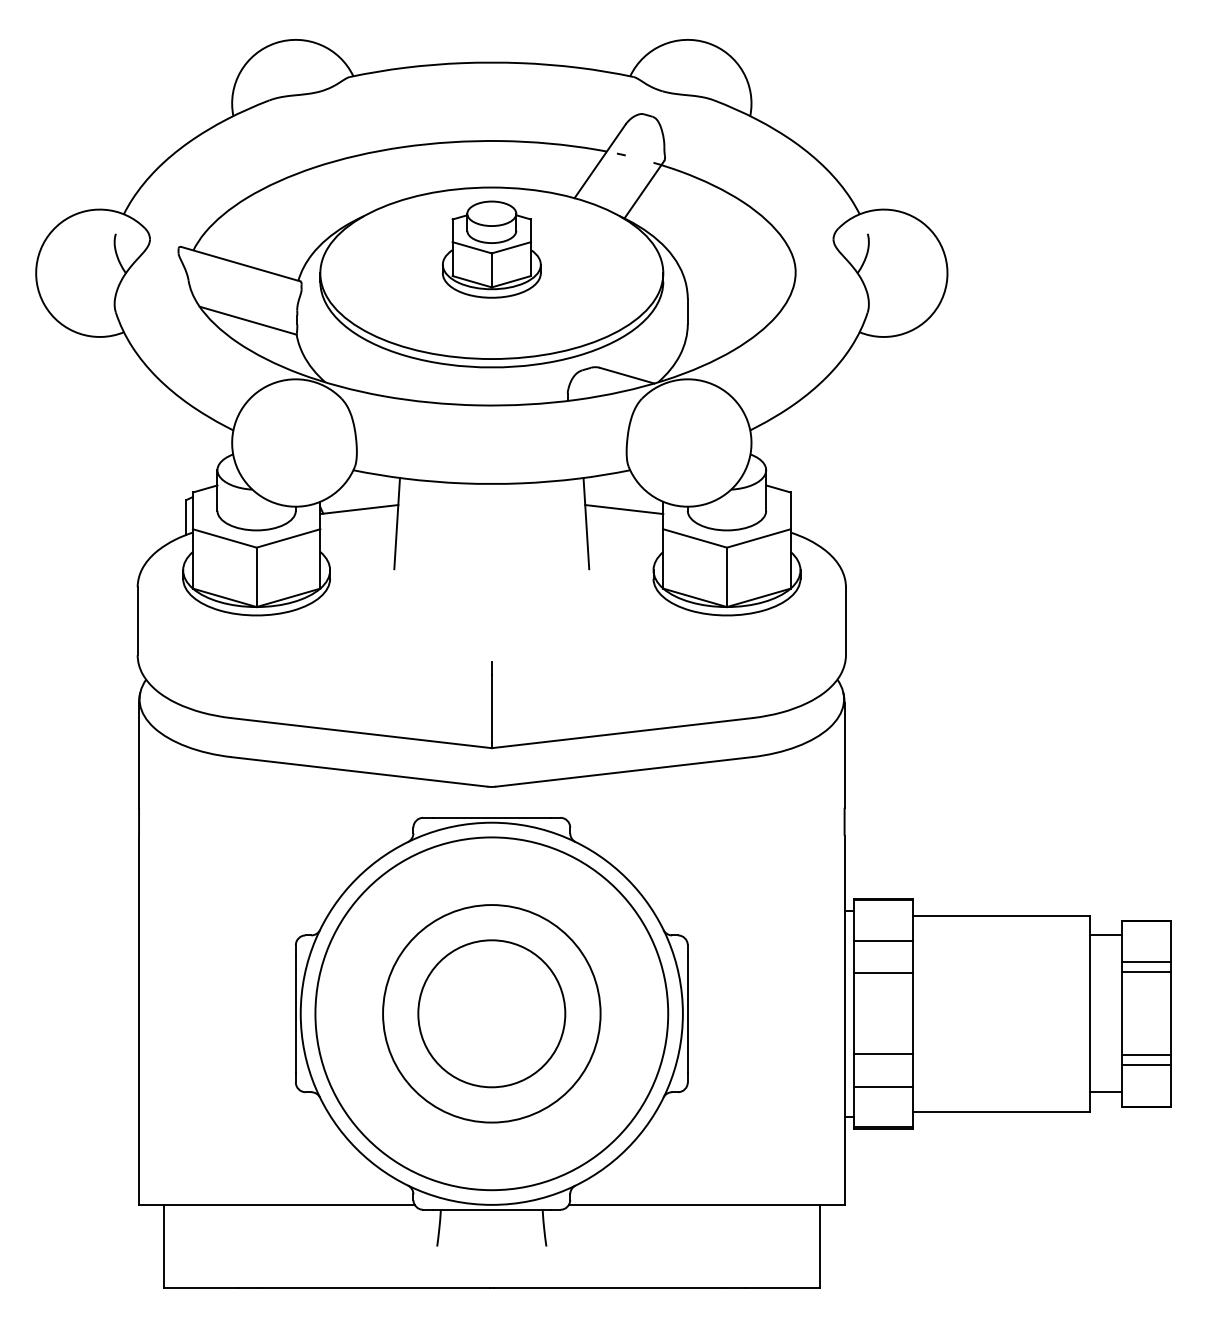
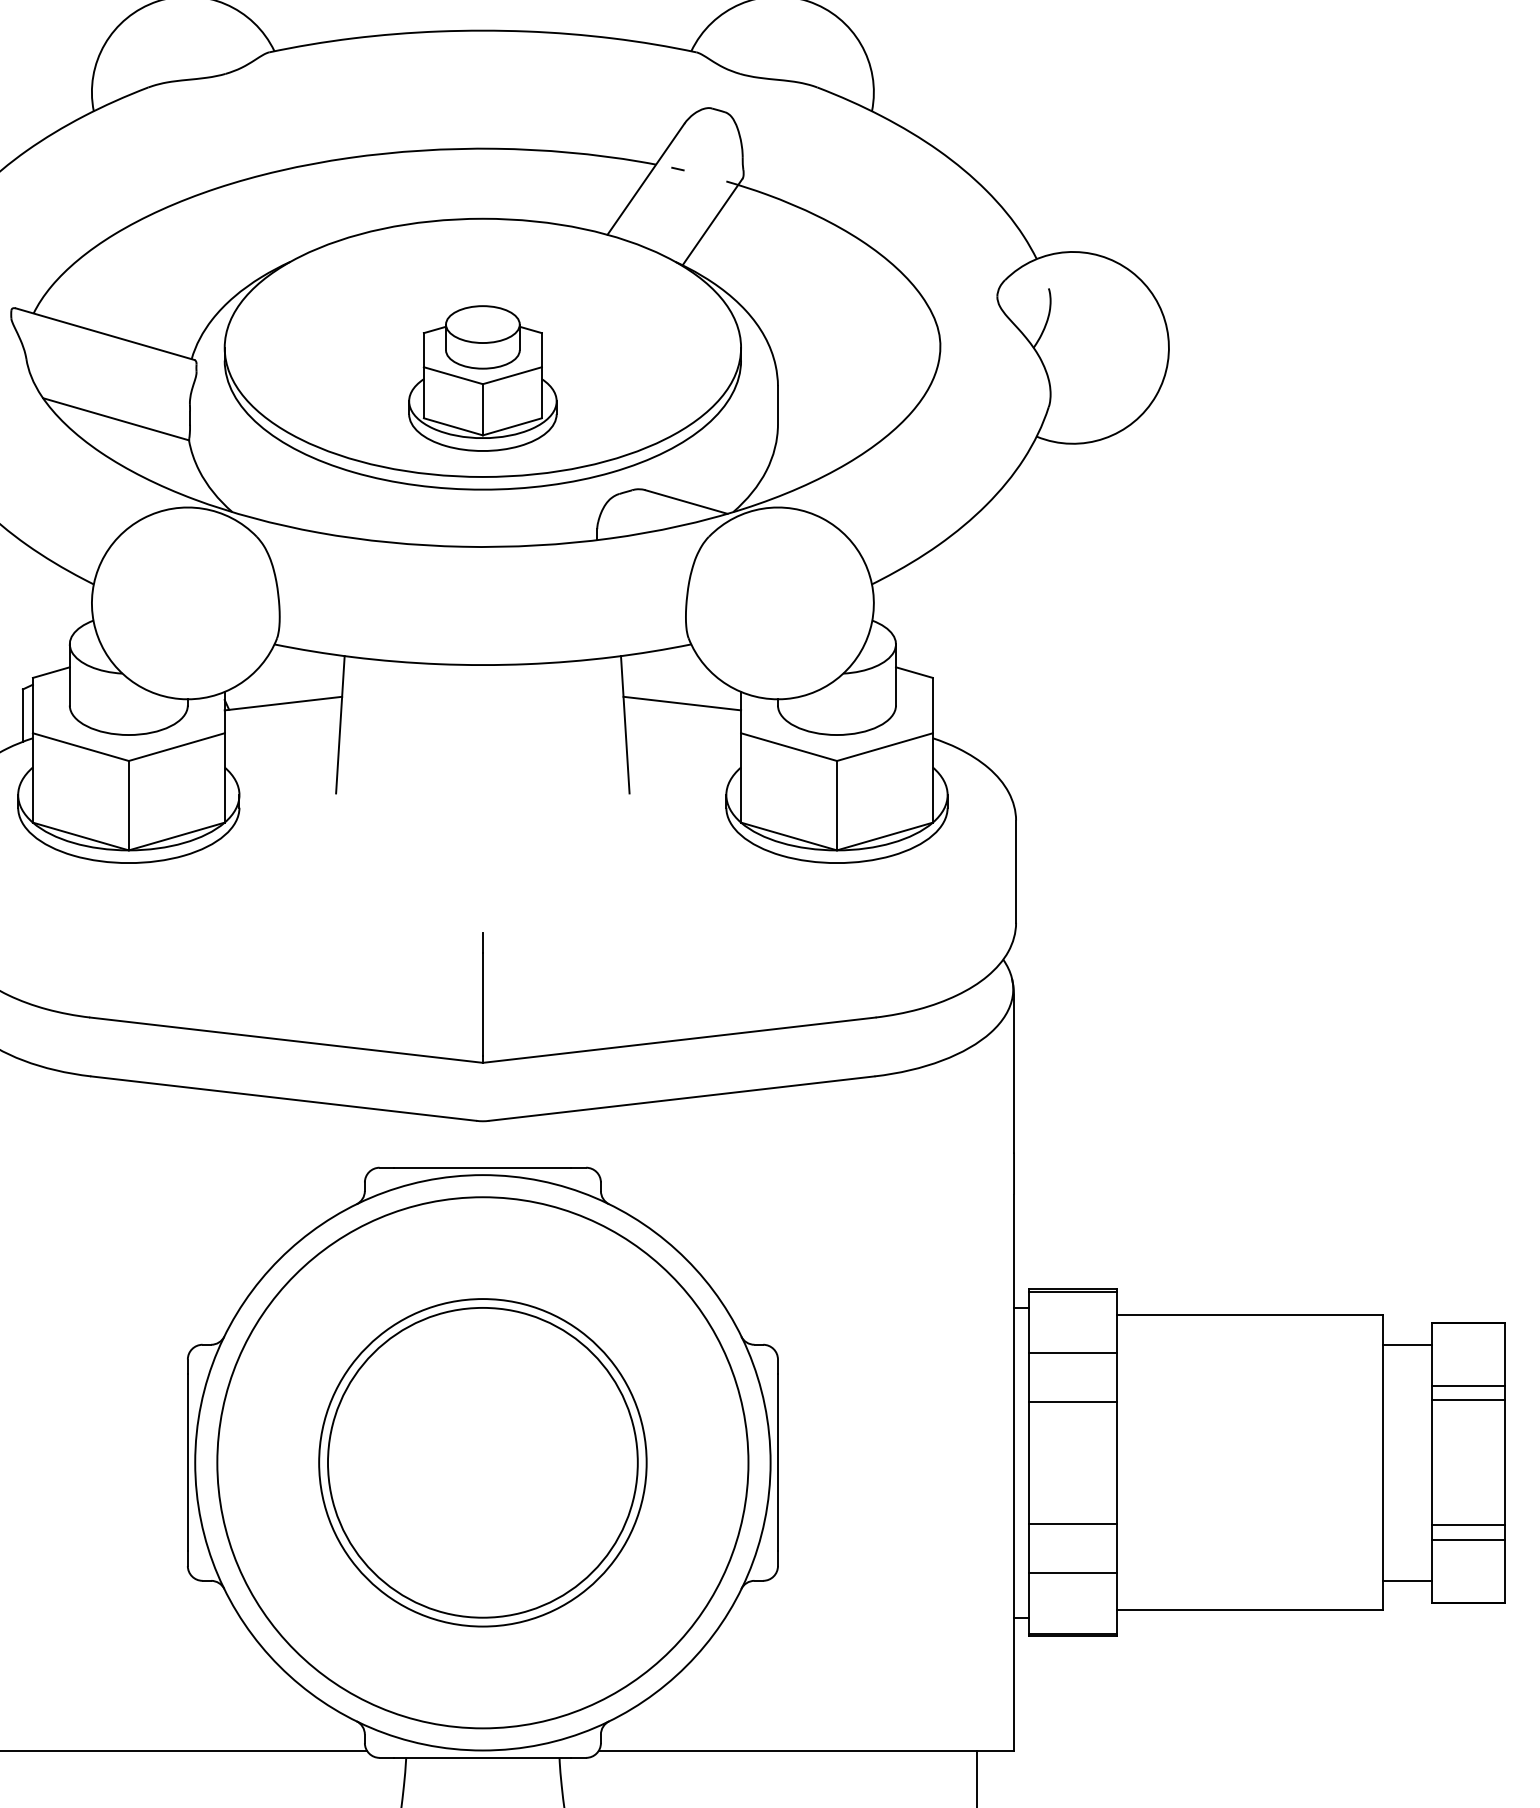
part: (491, 249) -> (482, 378), moved
circle: (491, 1013) -> (482, 1462), size x1.4

